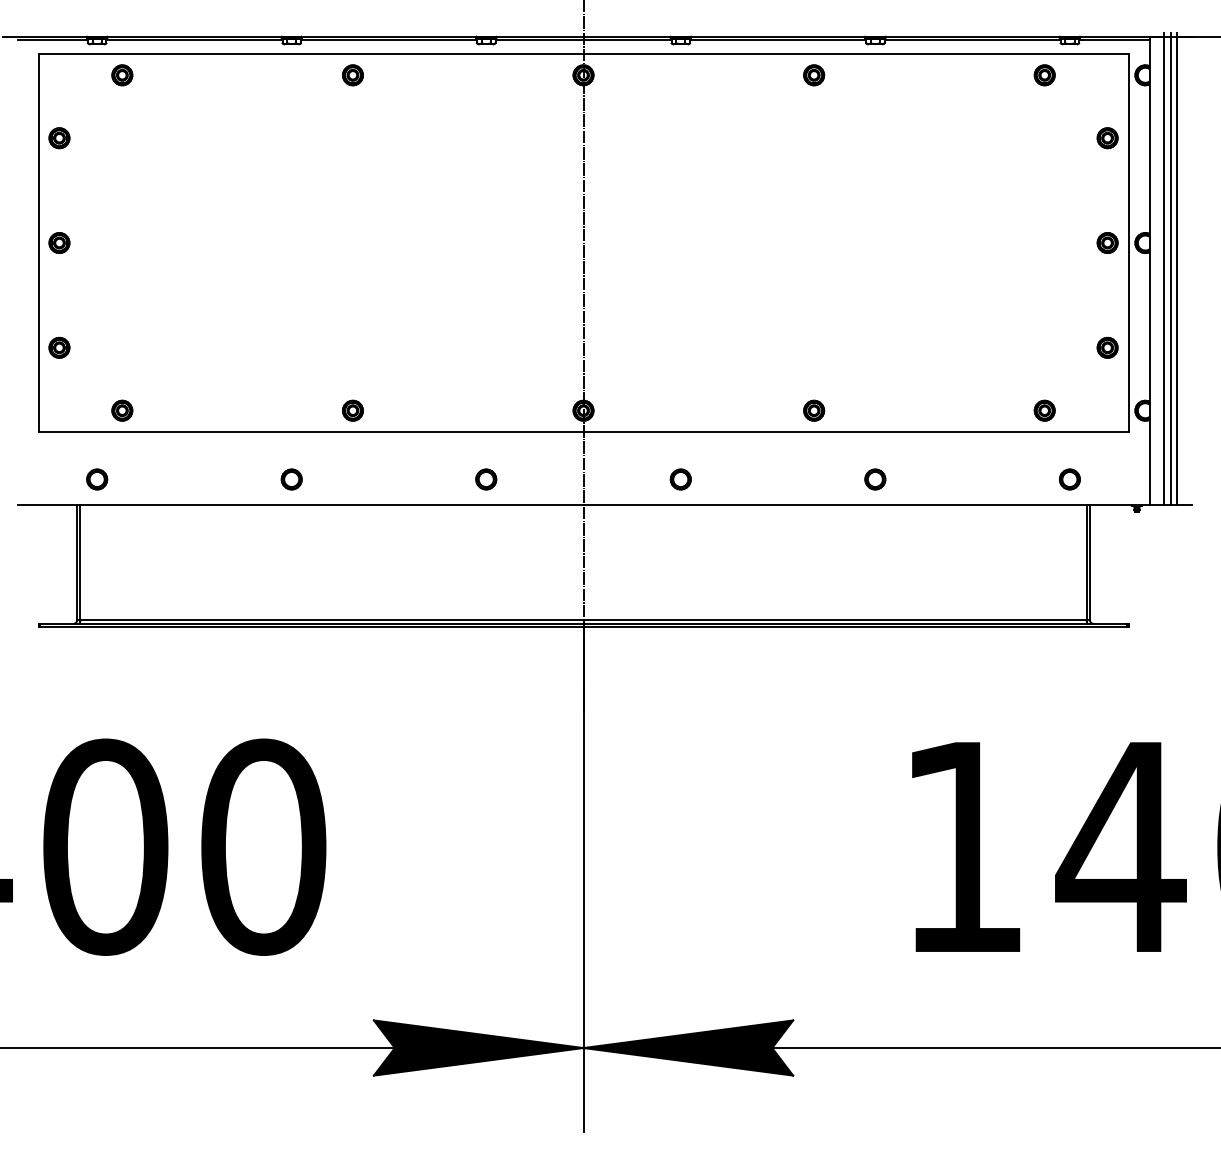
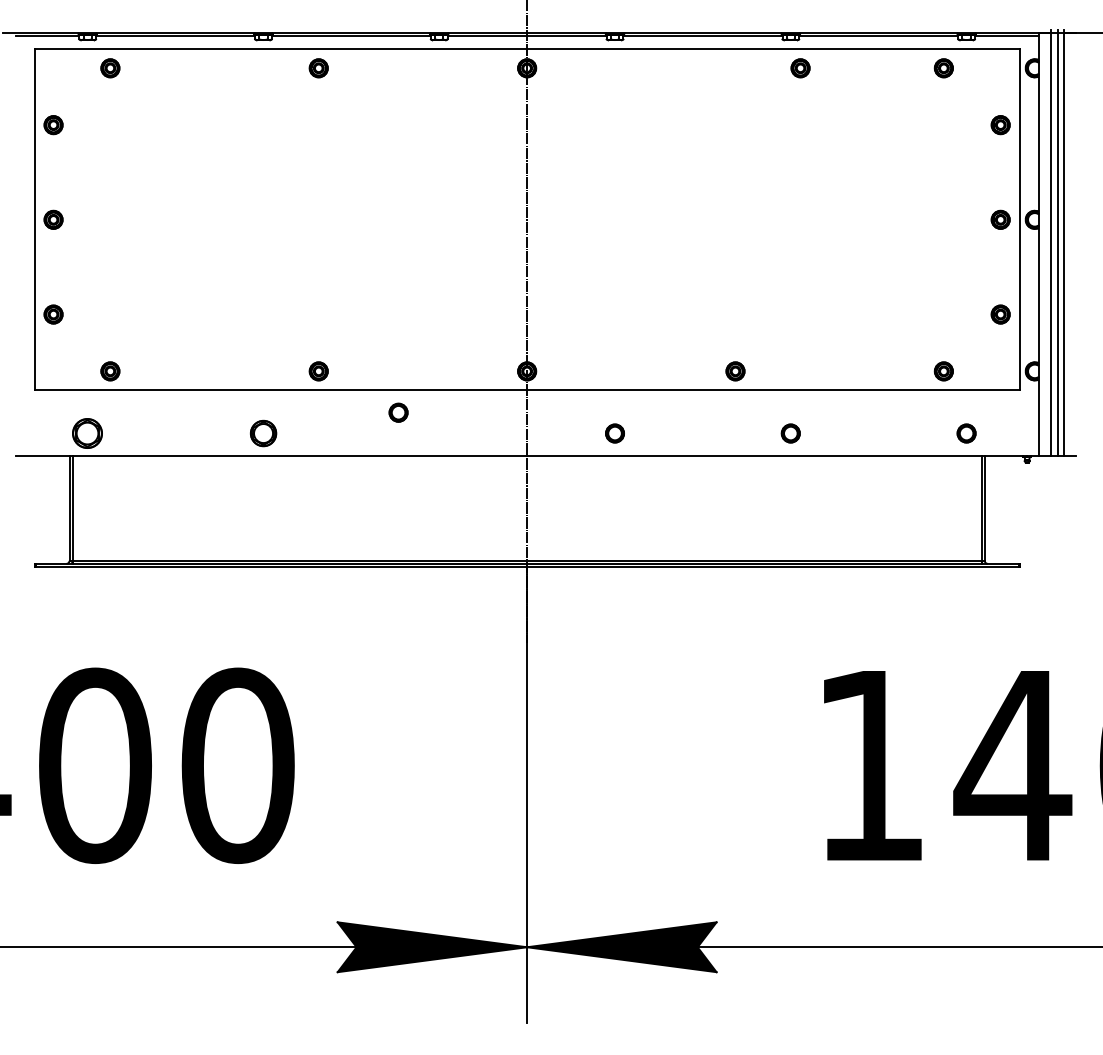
part: (814, 75) -> (800, 68), moved
part: (97, 479) -> (87, 433), size x1.6
part: (291, 479) -> (263, 433), size x1.4
part: (486, 479) -> (398, 412), moved

